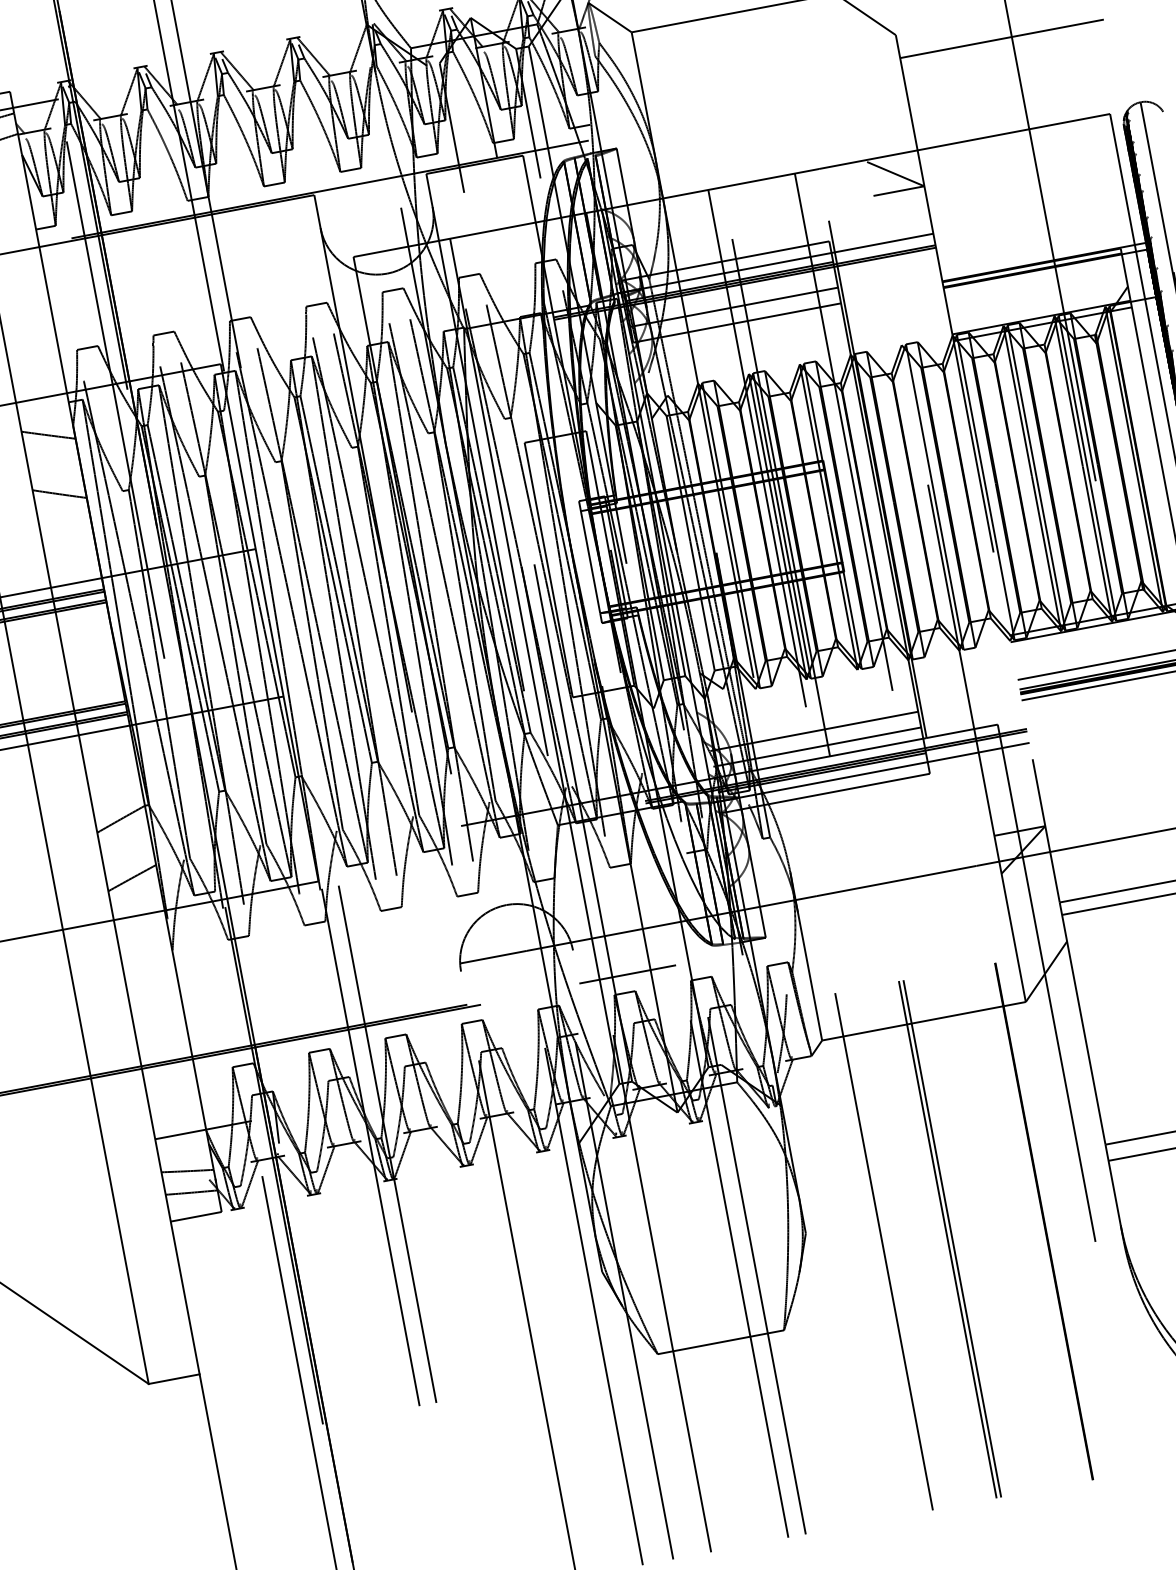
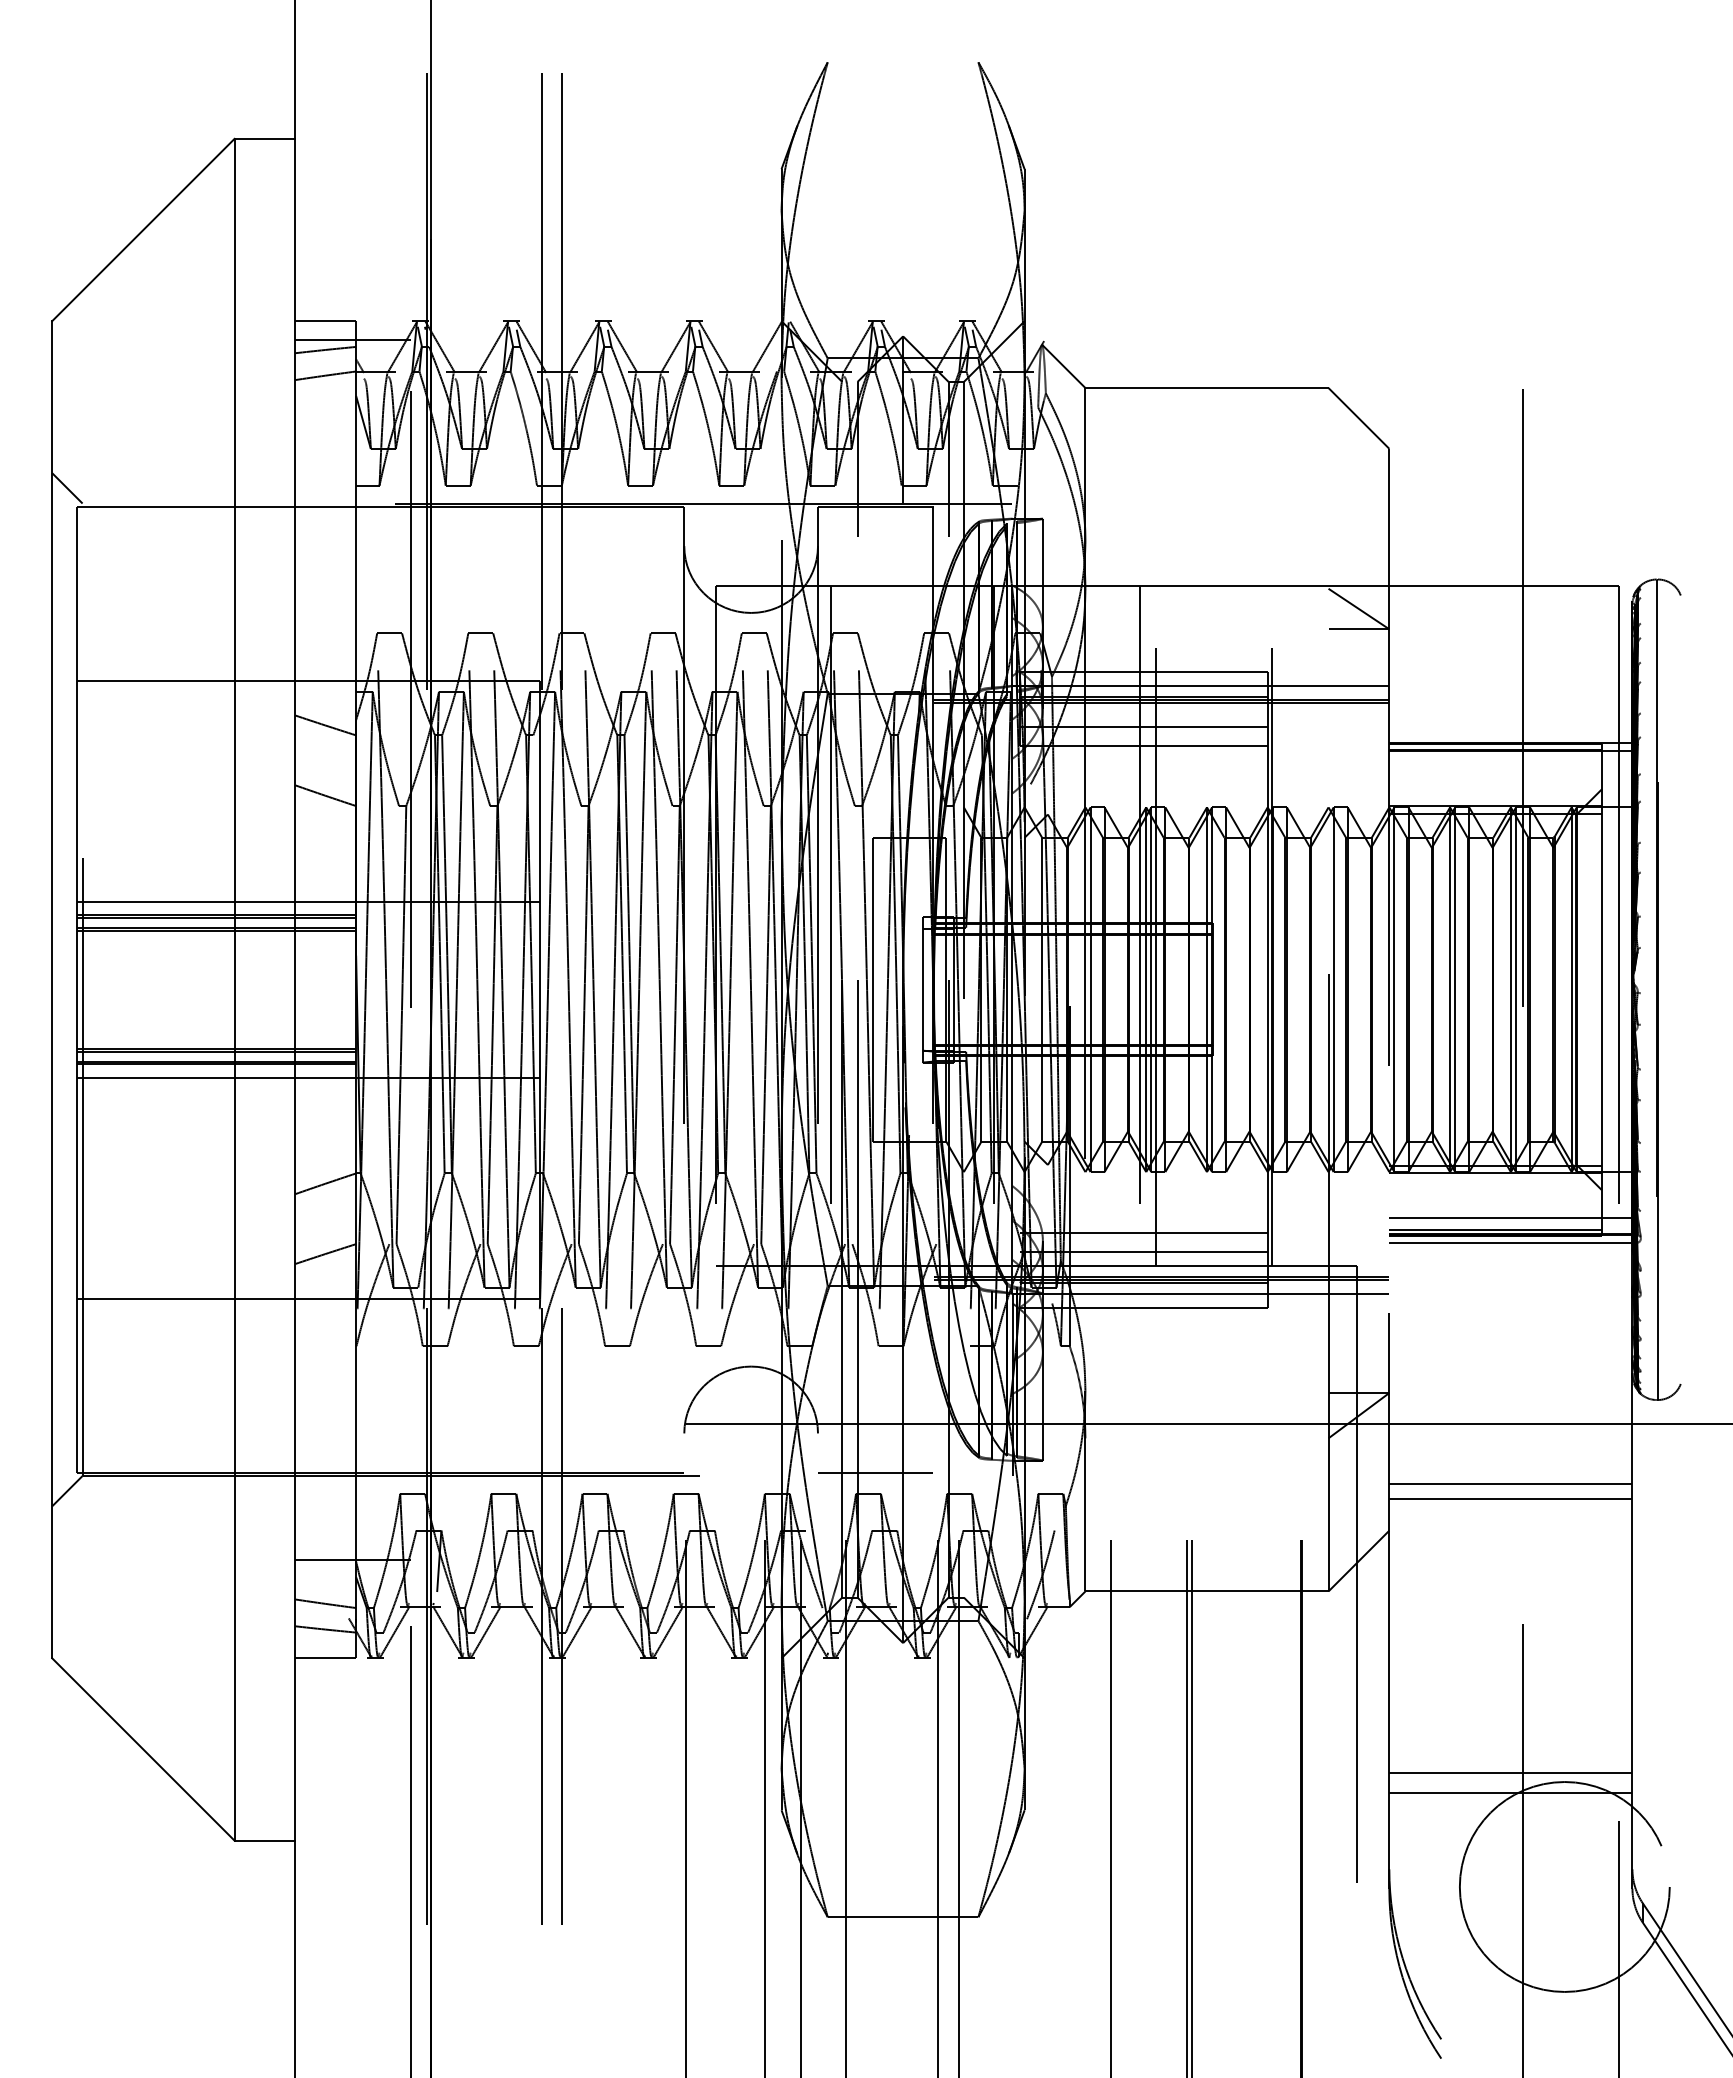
line: (1001, 39) -> (1510, 476), removed
line: (848, 457) -> (1242, 925), removed

